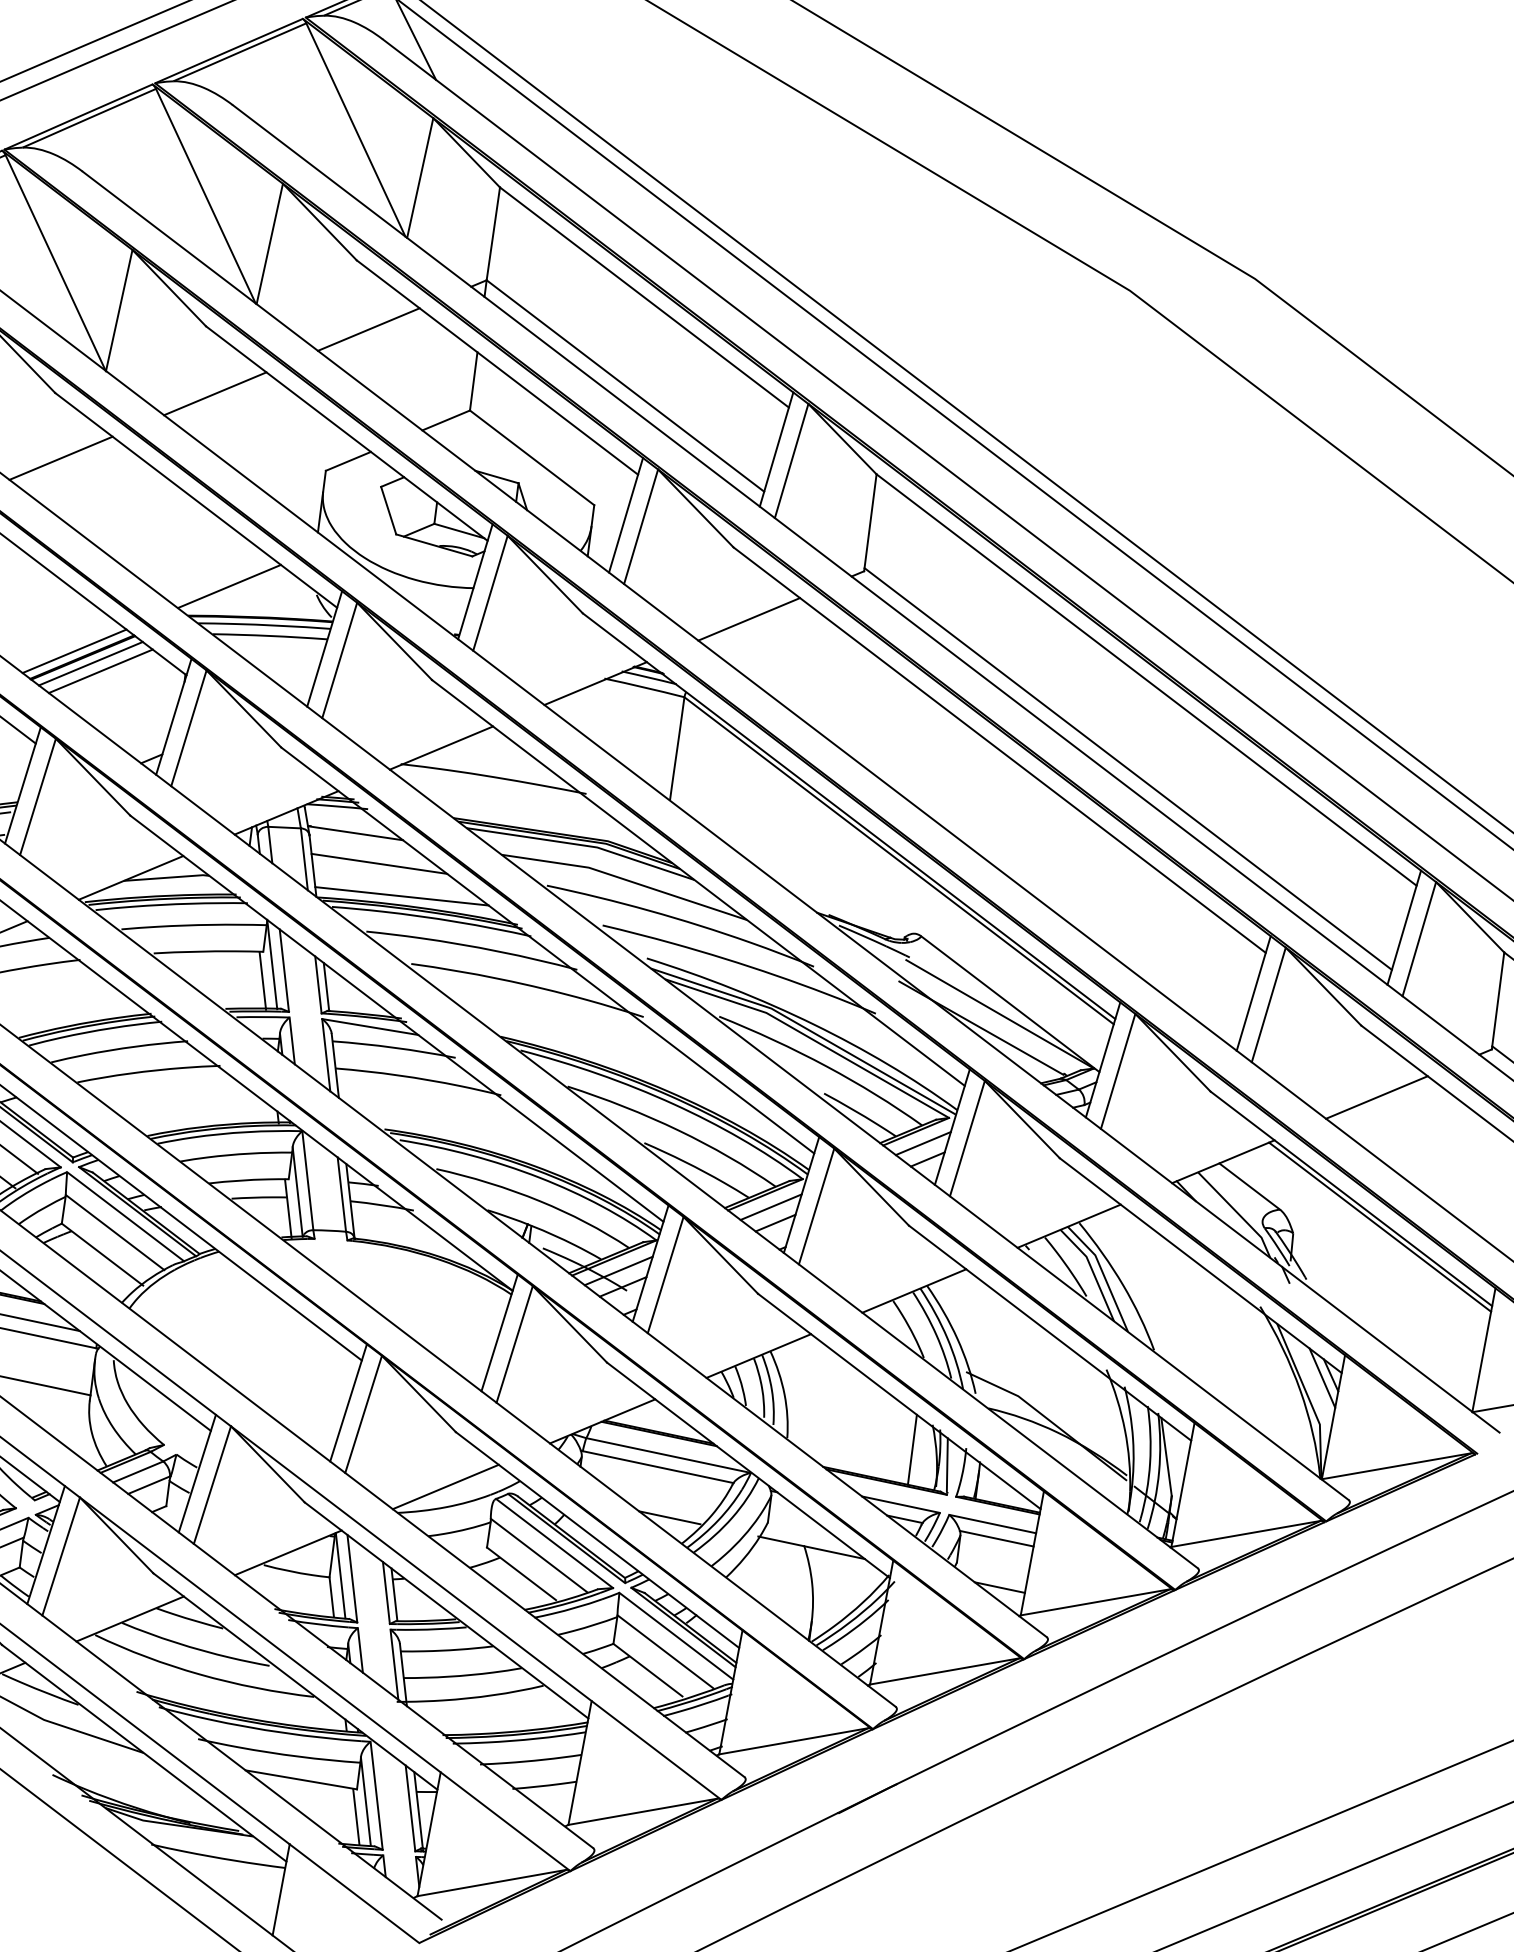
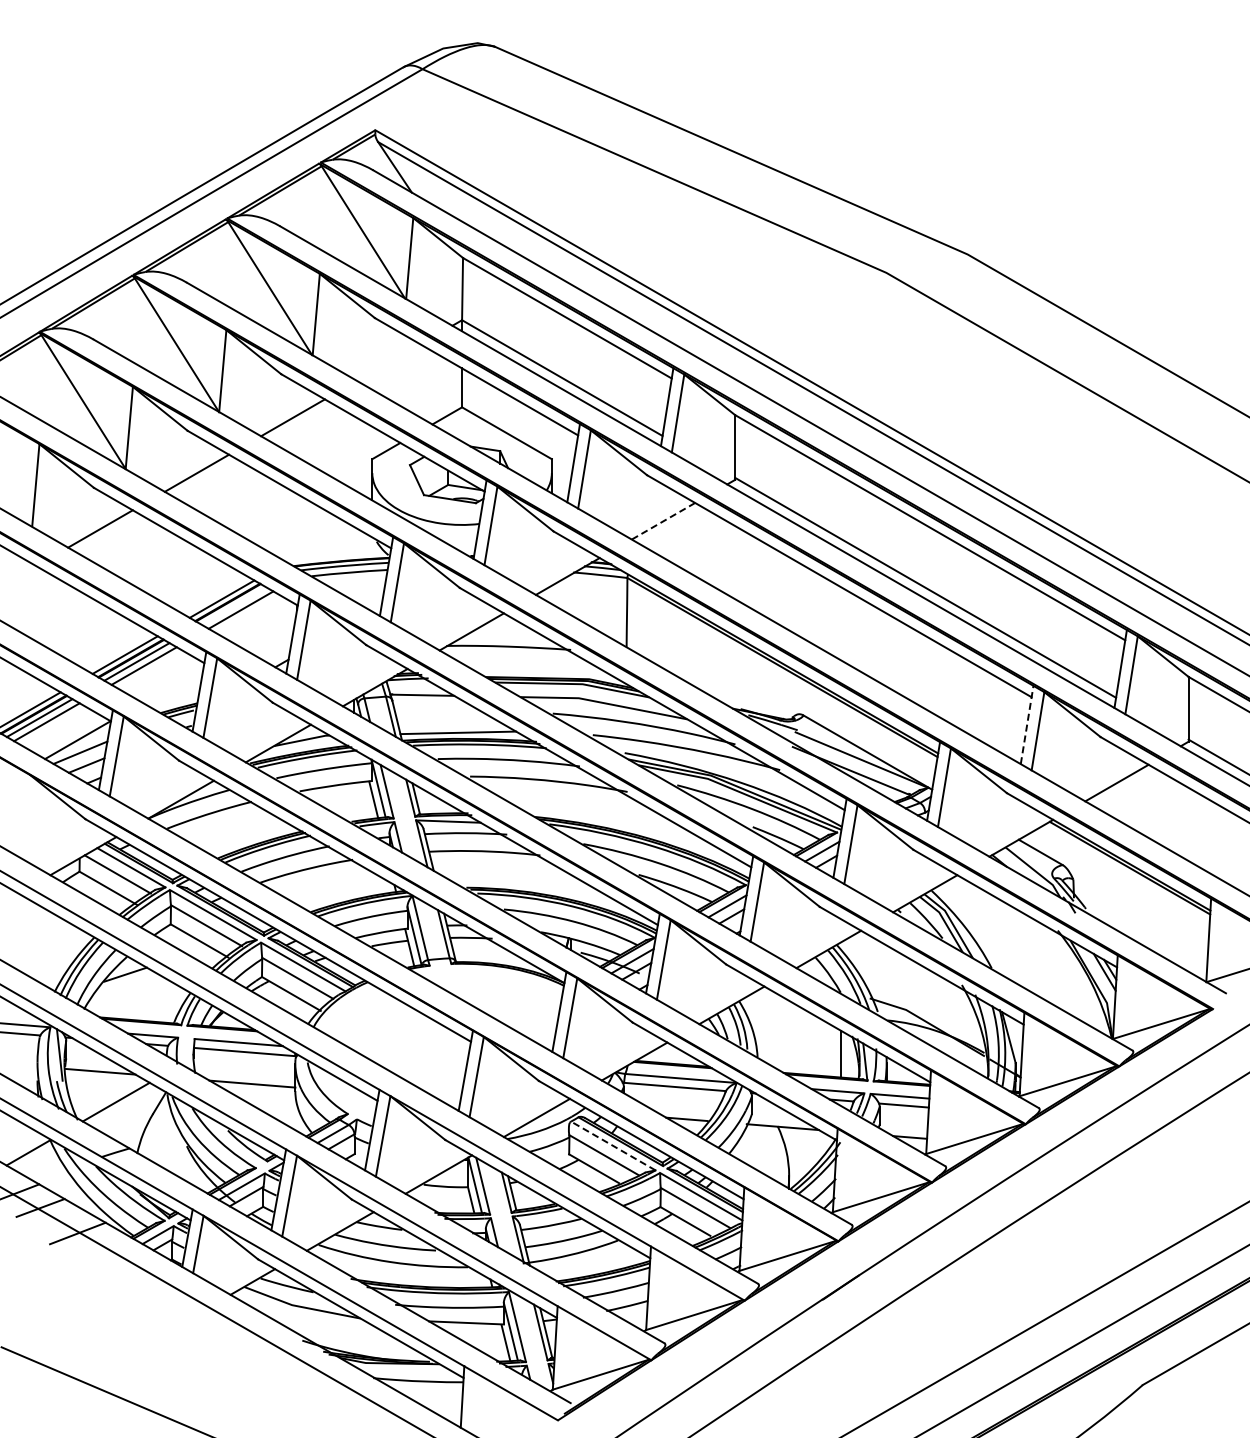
line: (368, 329) -> (388, 362), removed
line: (229, 585) -> (318, 542), removed
line: (749, 619) -> (663, 521), solid -> dashed
line: (90, 662) -> (233, 605), removed
line: (379, 863) -> (440, 713), removed
line: (1254, 992) -> (1027, 724), solid -> dashed
line: (554, 1542) -> (613, 1145), solid -> dashed

